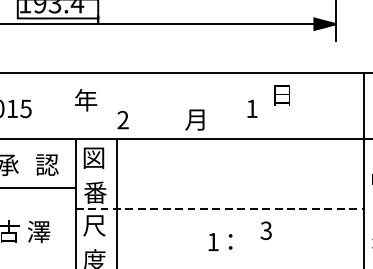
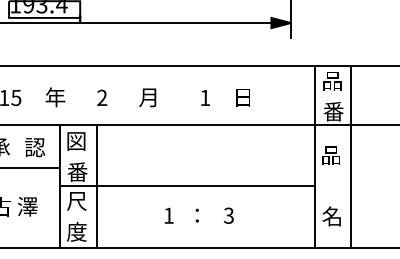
text: (281, 94) -> (242, 97), moved
text: (86, 100) -> (55, 97), moved
text: (252, 108) -> (205, 97), moved
text: (123, 119) -> (102, 97), moved
text: (194, 119) -> (147, 97), moved
line: (220, 208) -> (188, 186), dashed -> solid
text: (265, 230) -> (228, 215), moved
text: (213, 241) -> (169, 215), moved

